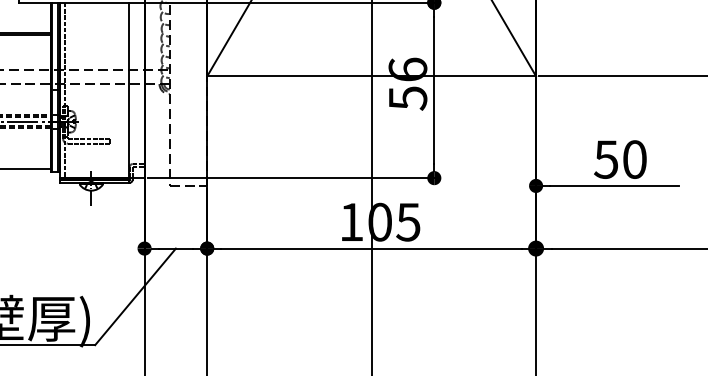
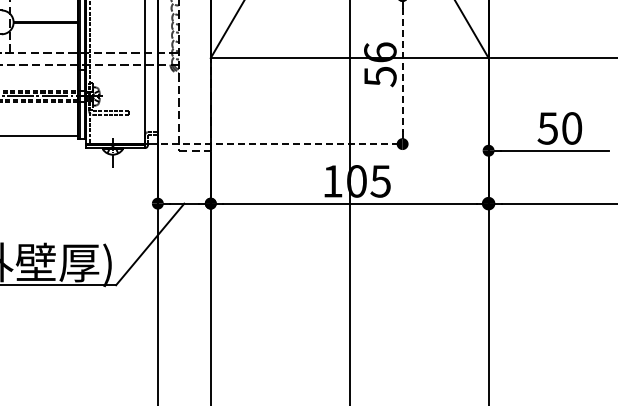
line: (434, 90) -> (402, 70), solid -> dashed
line: (293, 178) -> (283, 144), solid -> dashed

